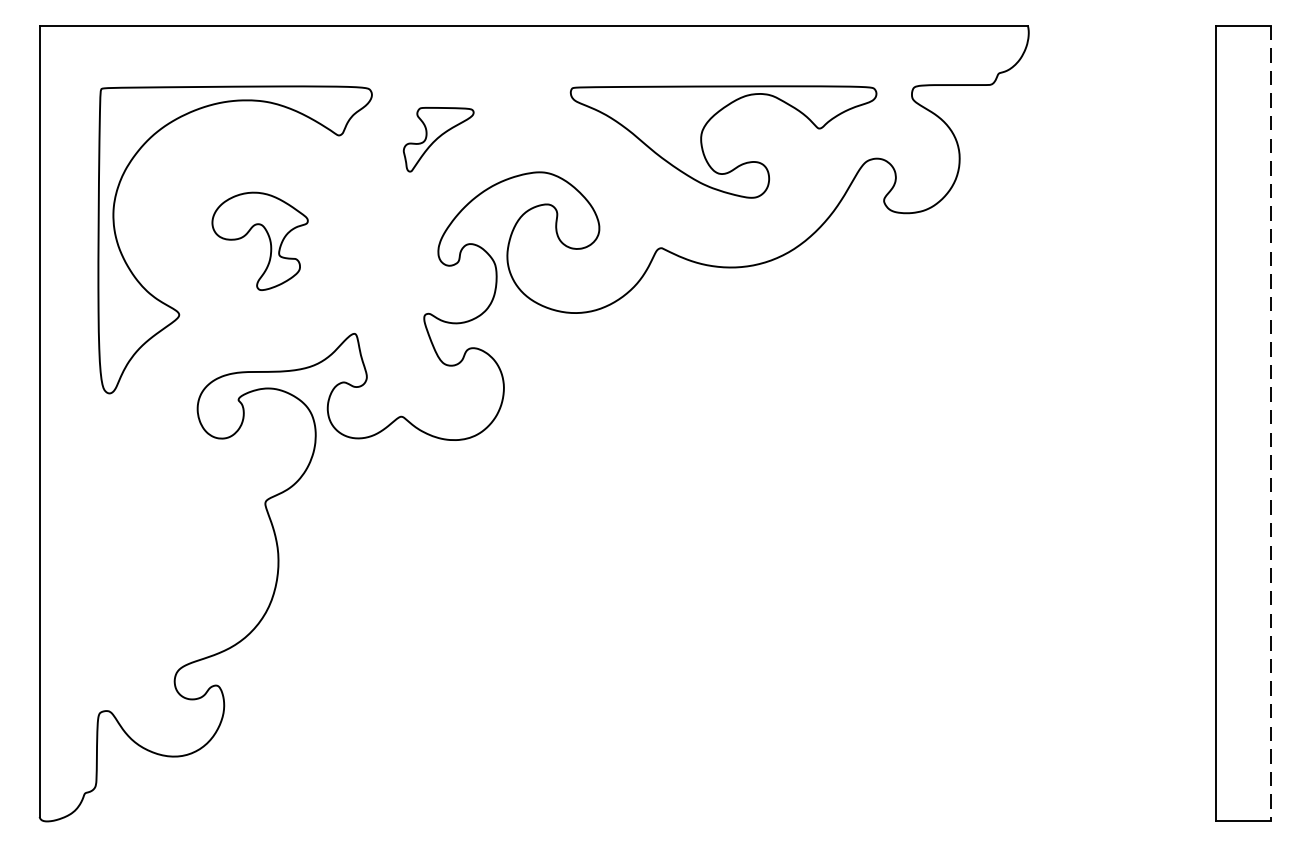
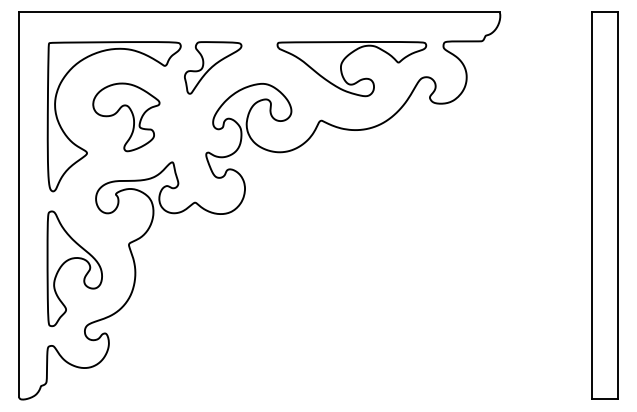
part: (439, 138) -> (213, 67), size x1.67
part: (260, 241) -> (126, 117), size x1.43
line: (1269, 424) -> (617, 206), dashed -> solid
part: (145, 535) -> (70, 260), added

